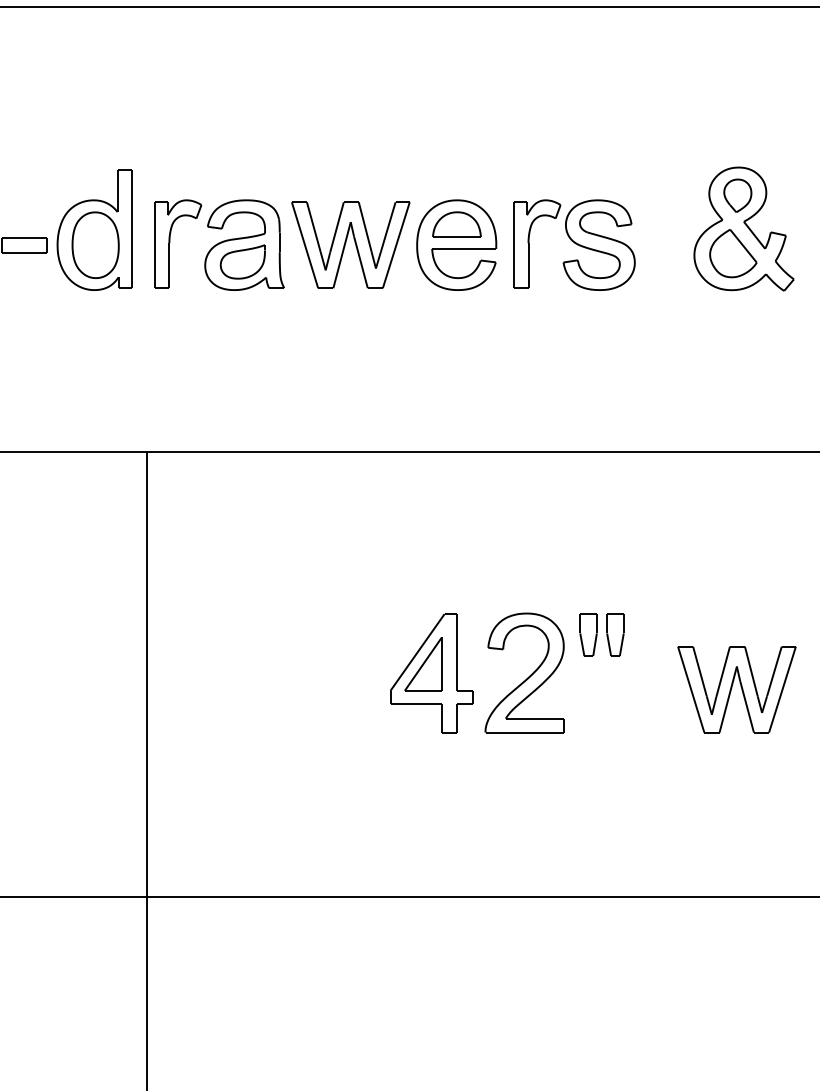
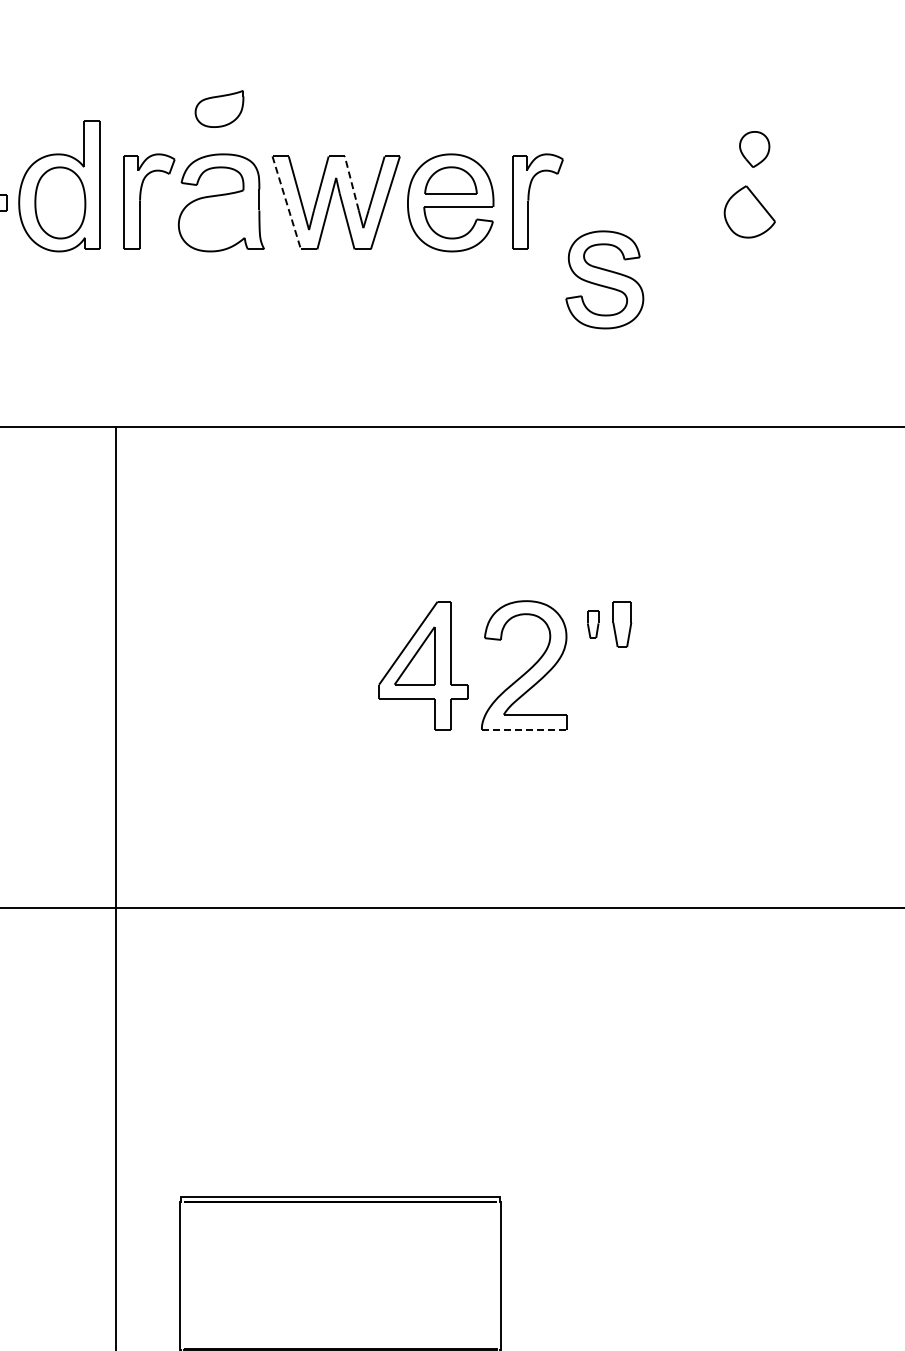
line: (364, 227) -> (351, 183), solid -> dashed
part: (743, 229) -> (760, 185), removed
line: (304, 244) -> (286, 202), solid -> dashed
part: (598, 244) -> (604, 279), moved
part: (242, 261) -> (219, 108), moved
part: (587, 635) -> (592, 624), size x0.6
part: (736, 689) -> (753, 683), removed
line: (524, 732) -> (524, 729), solid -> dashed

